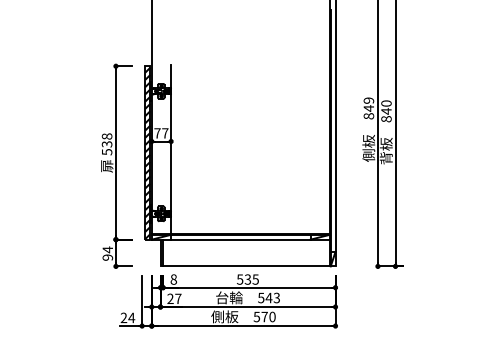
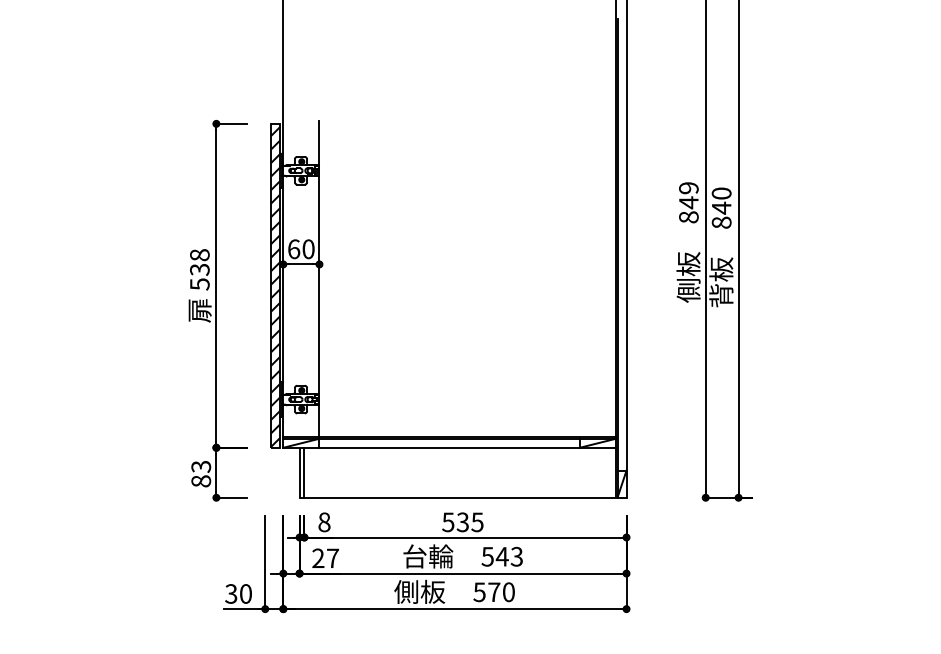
text: (161, 133) -> (301, 249), 77 -> 60
text: (107, 253) -> (200, 473), 94 -> 83
text: (127, 317) -> (237, 593), 24 -> 30

